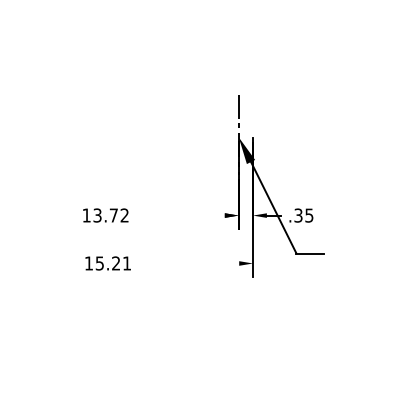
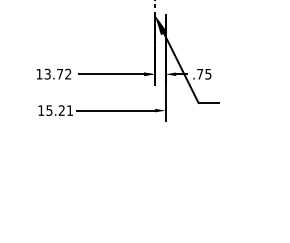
line: (181, 215) -> (111, 74), added
text: (298, 215) -> (200, 74), .35 -> .75
line: (187, 263) -> (115, 110), added

